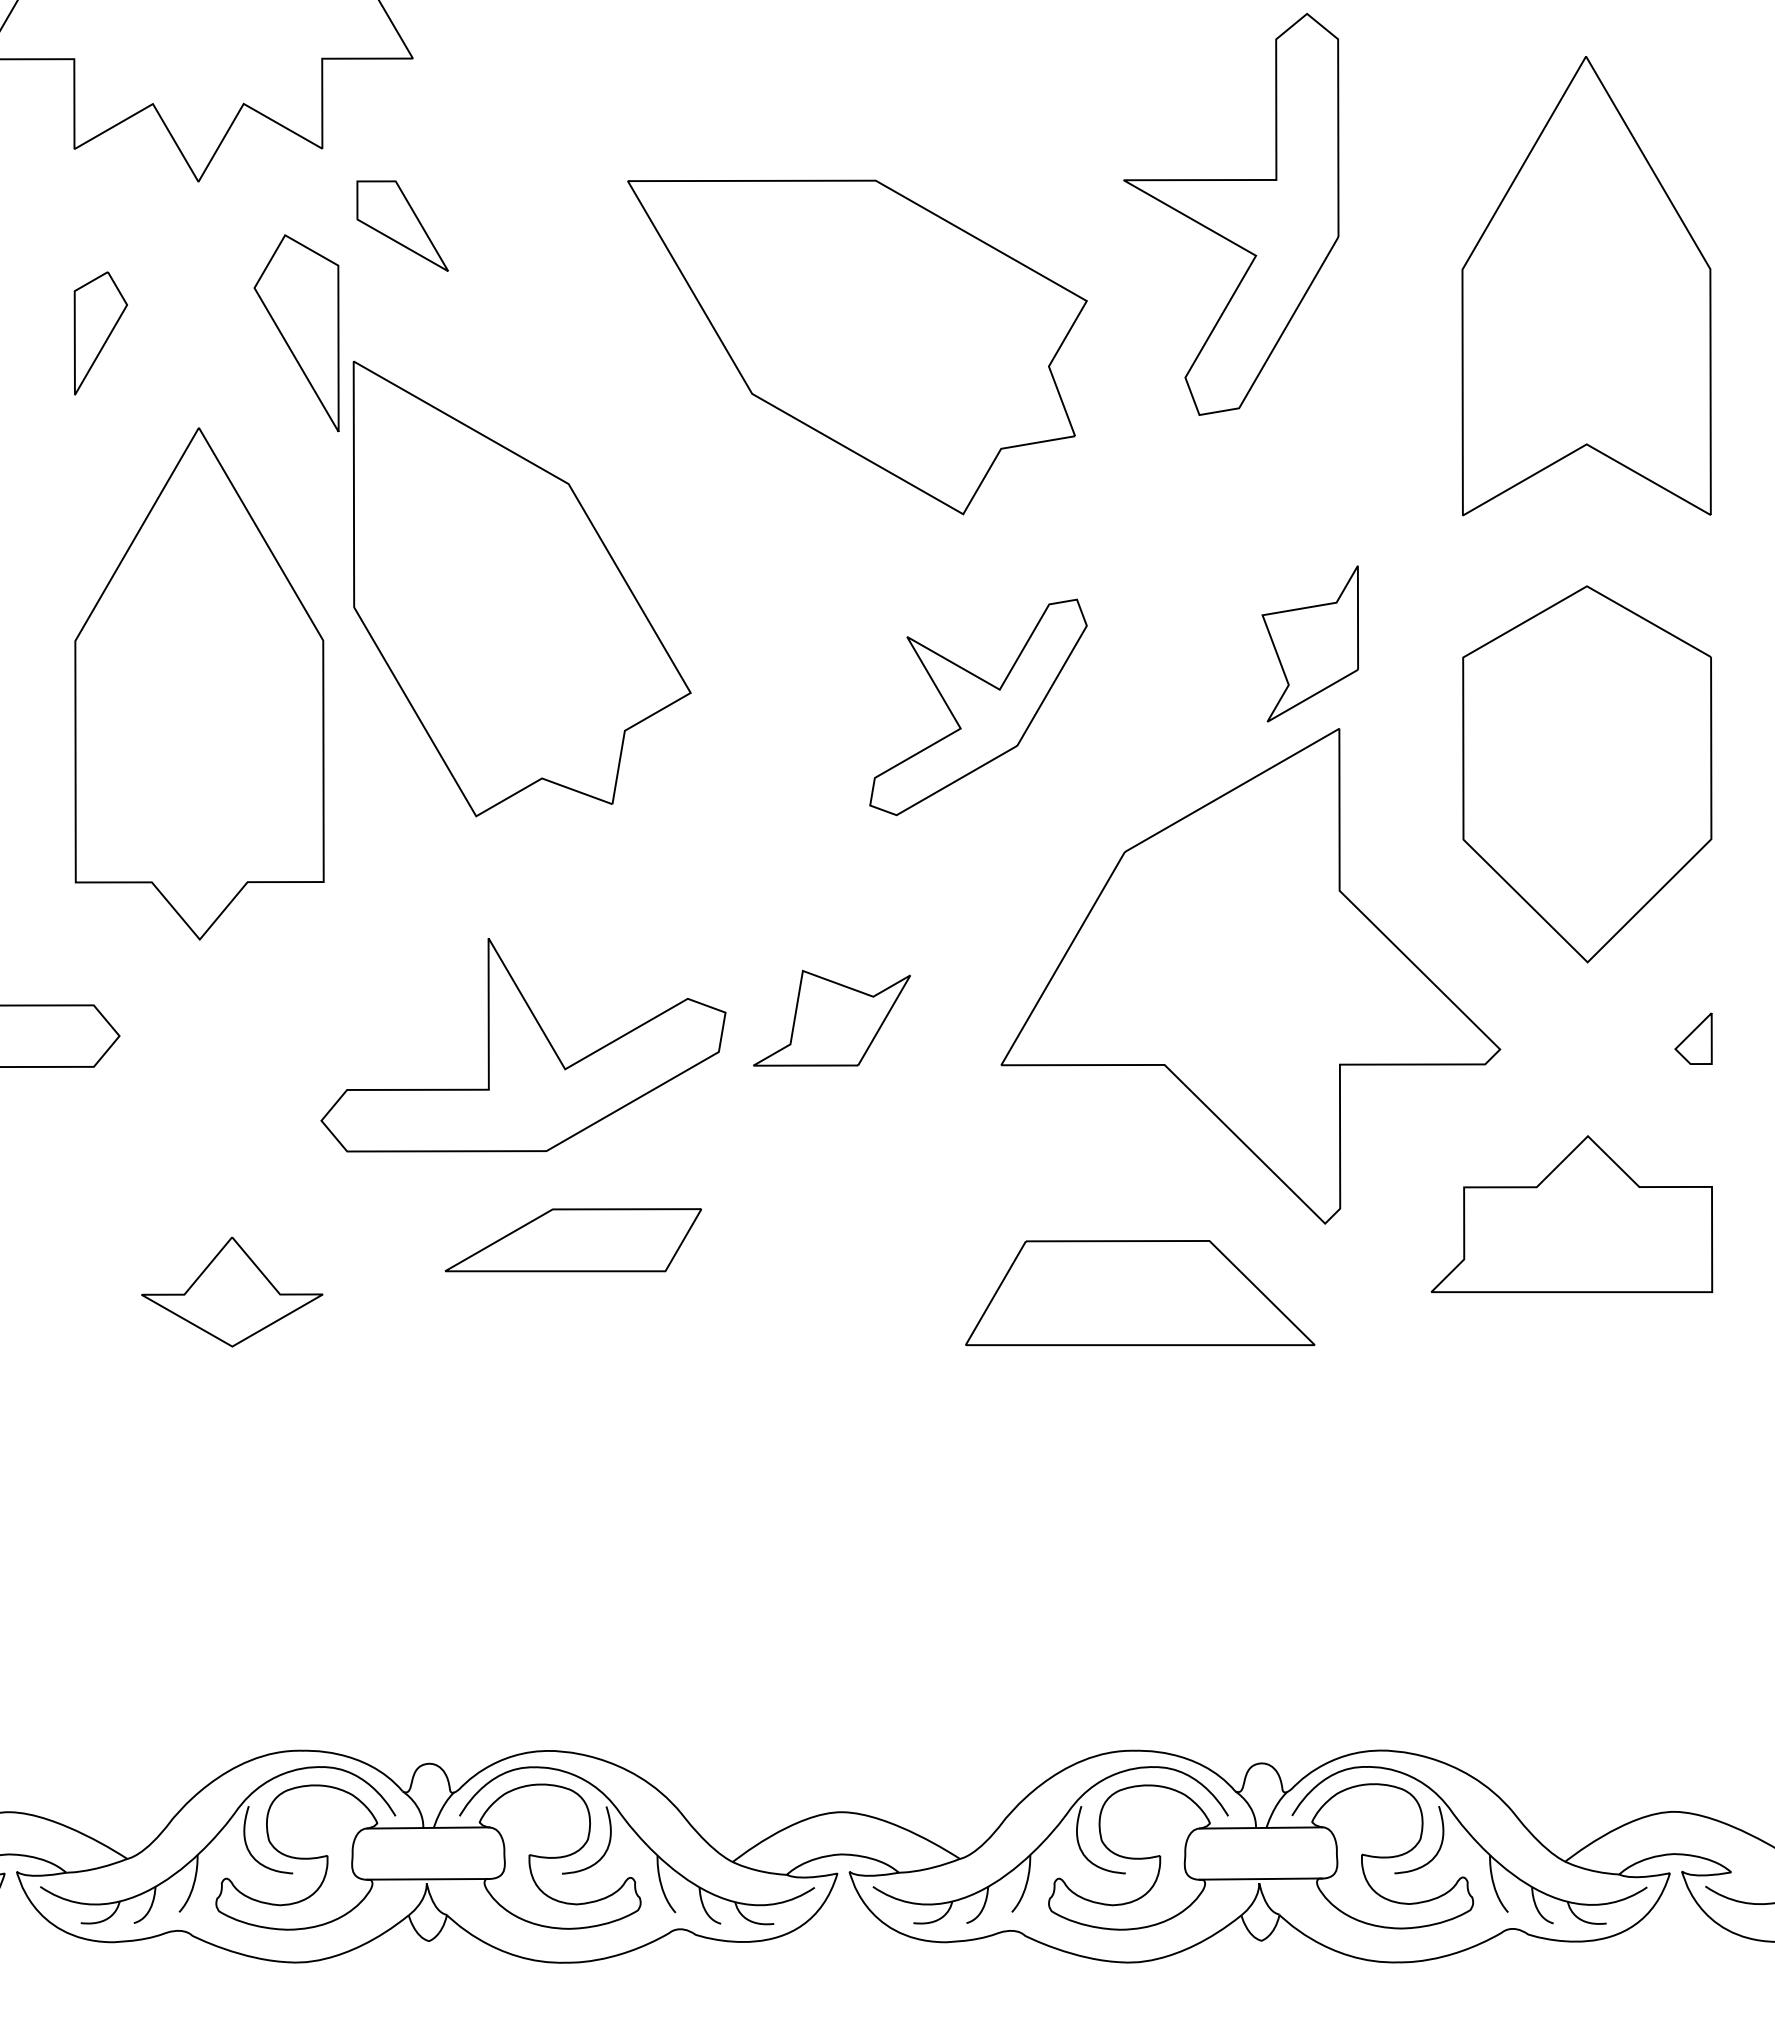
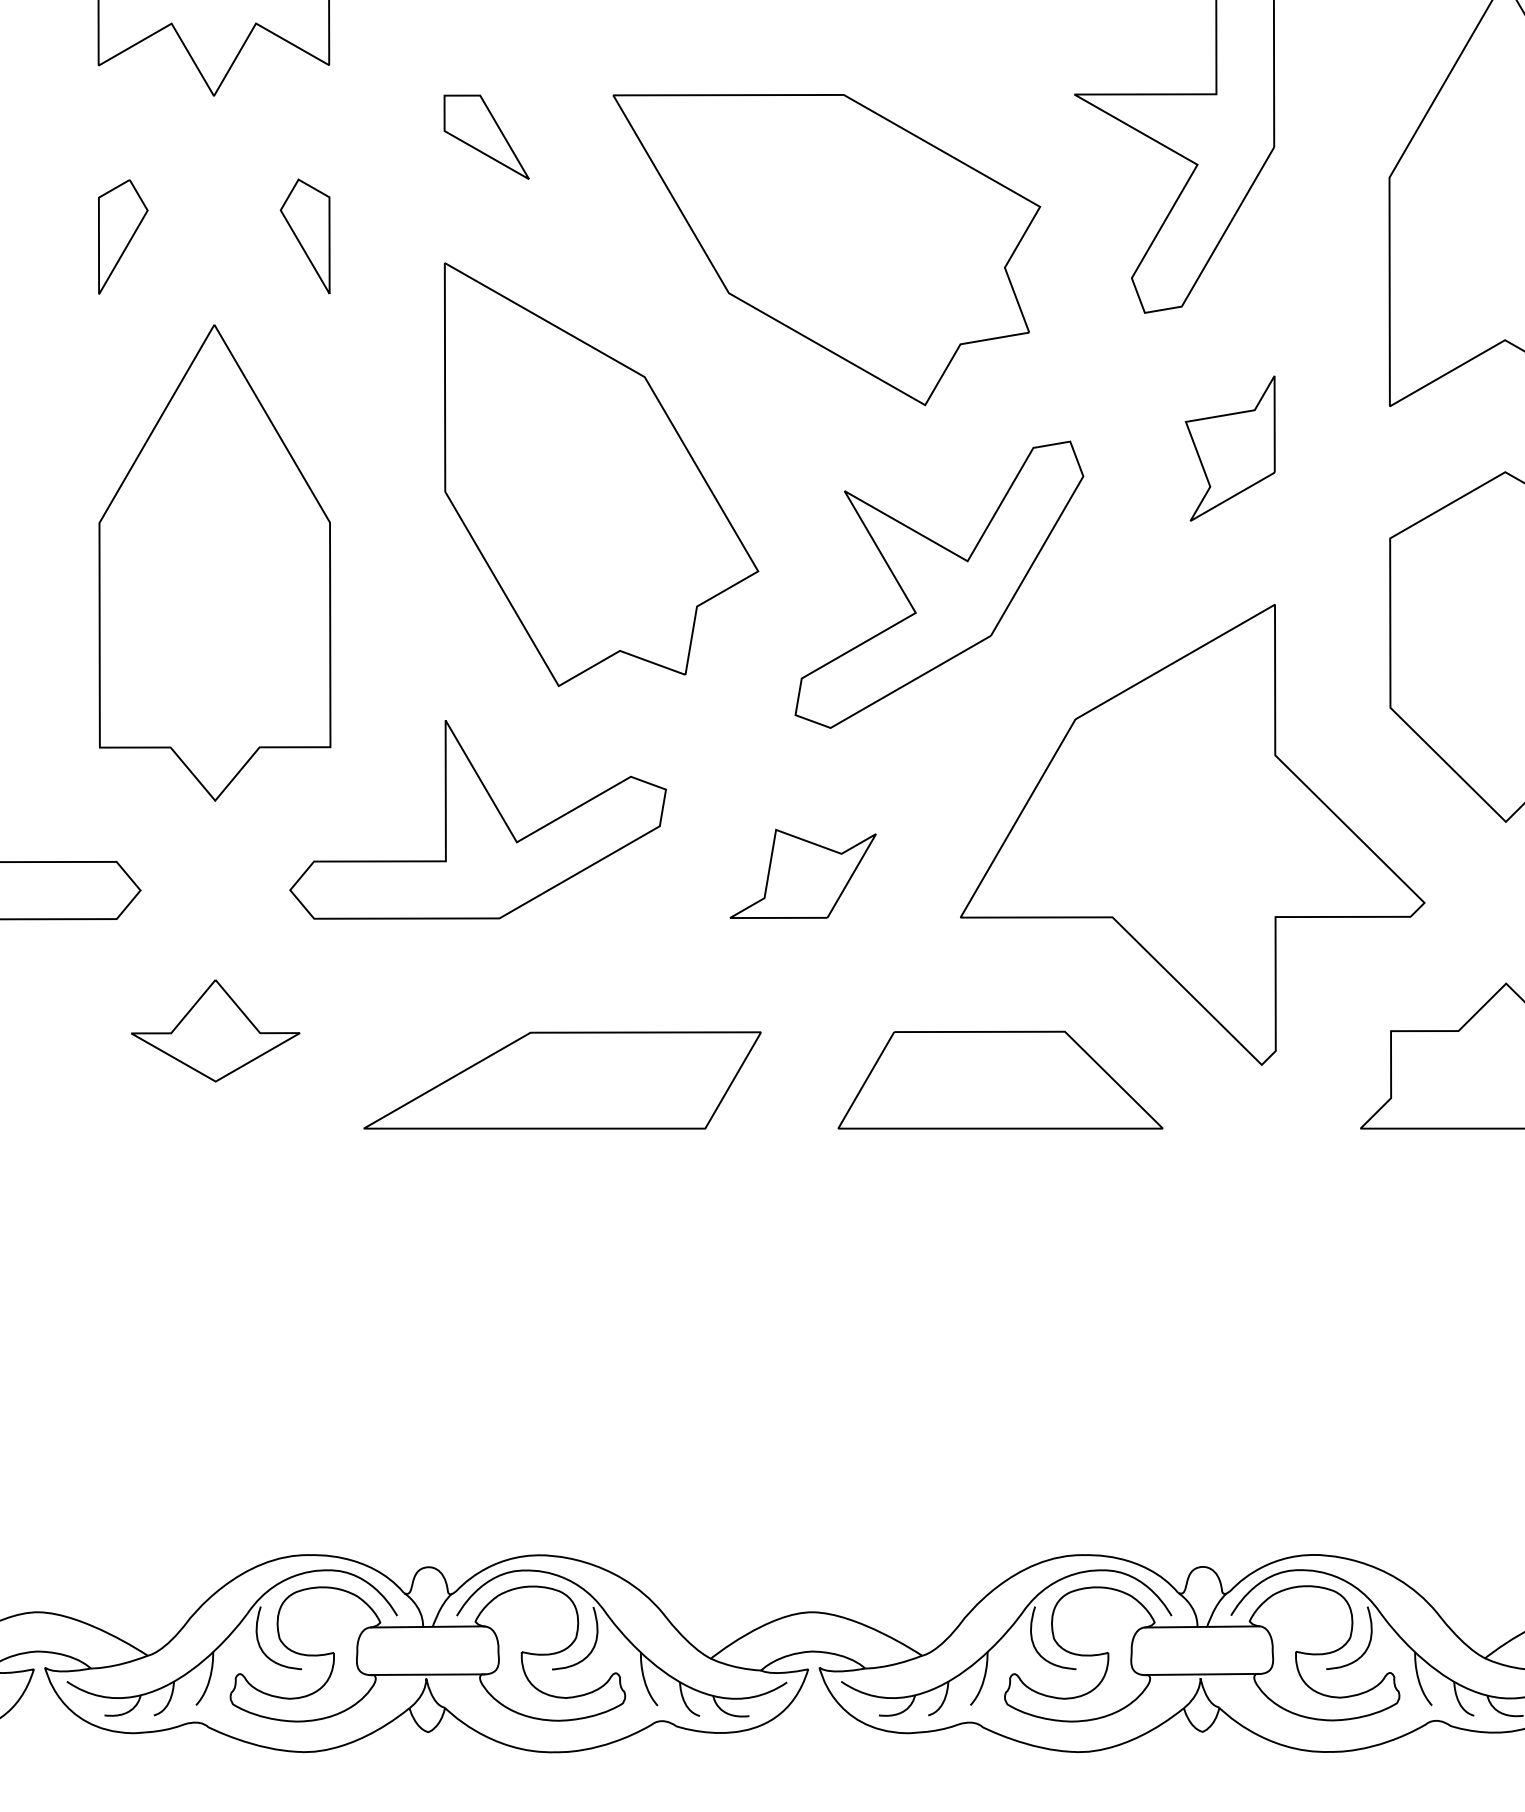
part: (402, 225) -> (486, 136), moved
part: (296, 332) -> (305, 236), size x0.62
part: (521, 588) -> (600, 474), moved
part: (1309, 643) -> (1229, 448), moved
part: (978, 707) -> (939, 584), size x1.43
part: (523, 1045) -> (478, 820), moved
part: (573, 1239) -> (562, 1079), size x1.67
part: (232, 1292) -> (215, 1031), moved
part: (1140, 1292) -> (1000, 1079), moved

